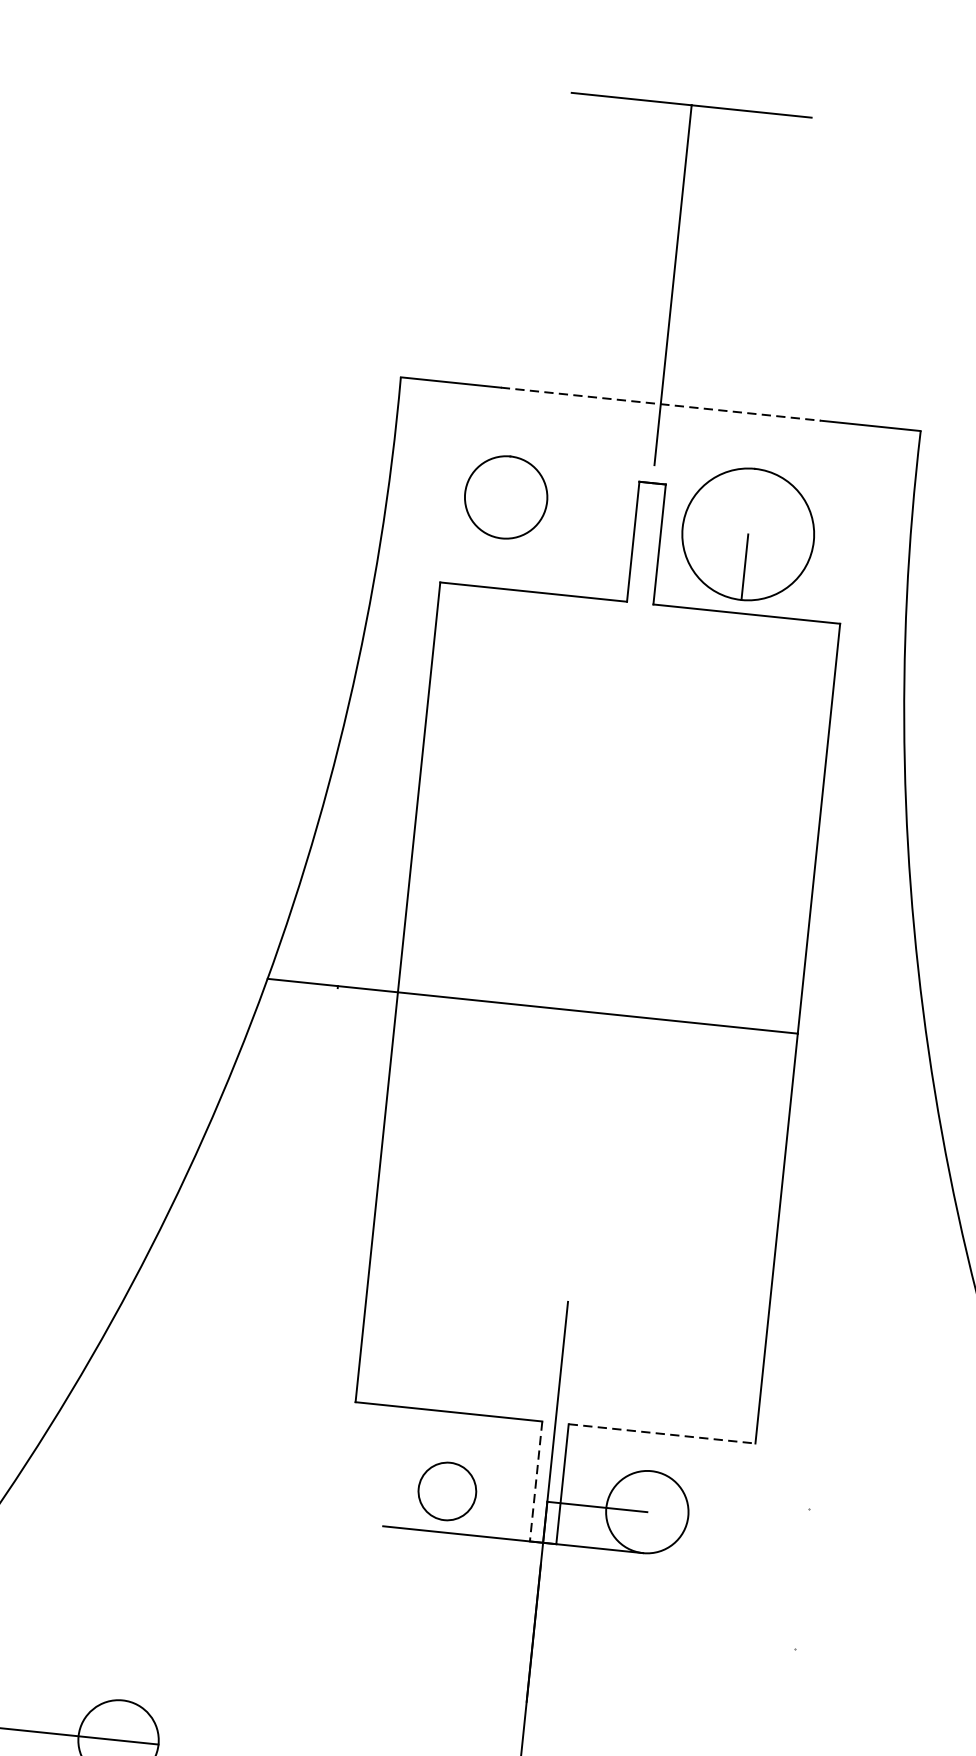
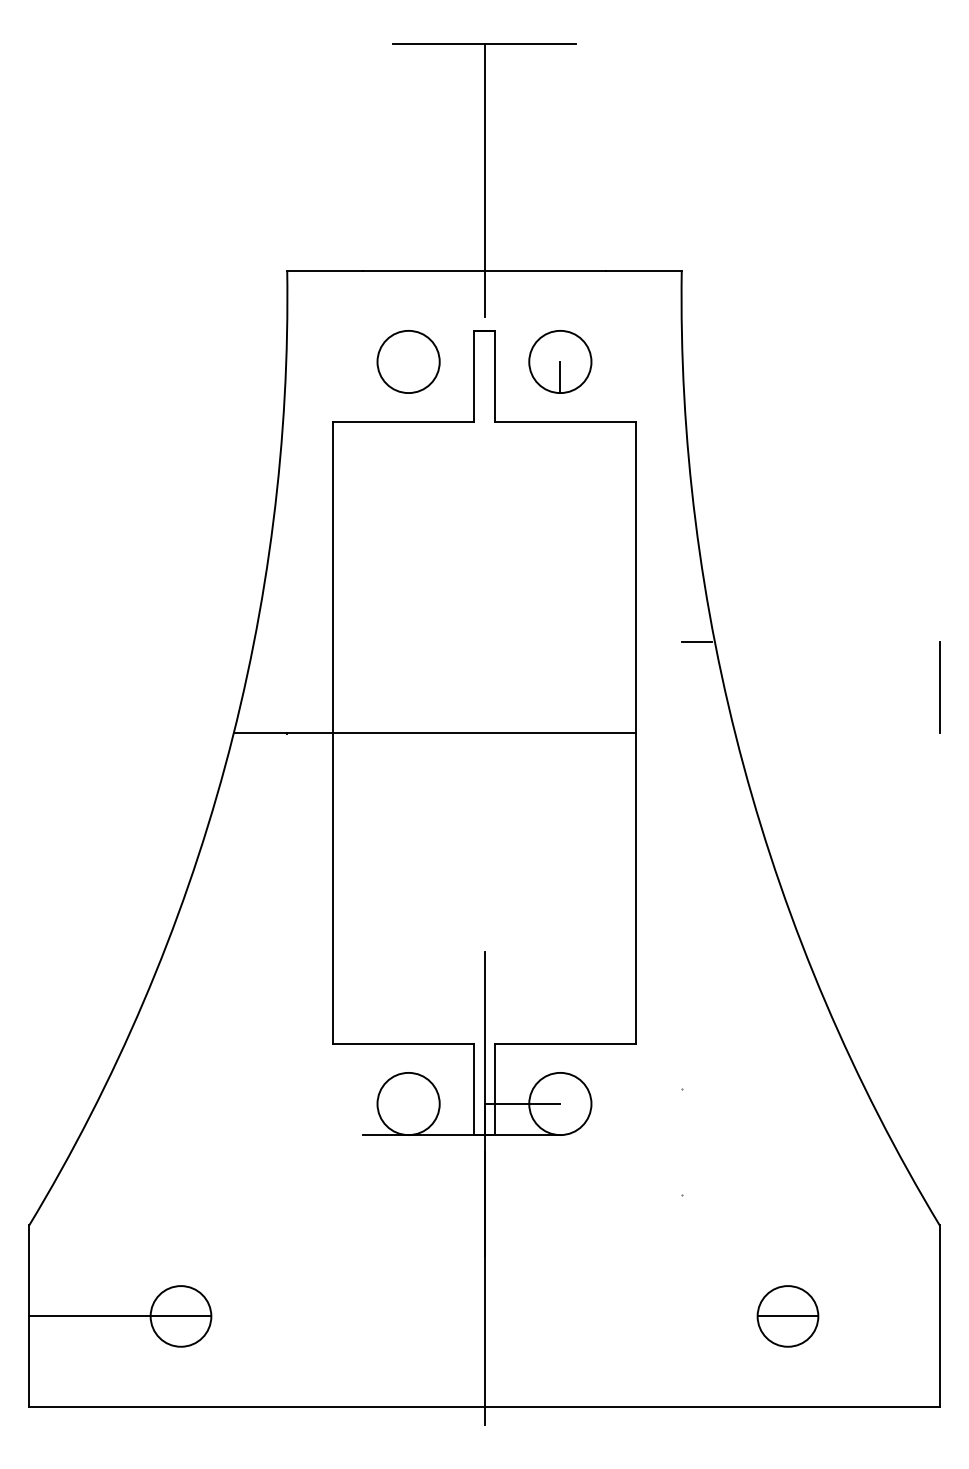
line: (660, 403) -> (484, 270), dashed -> solid
circle: (506, 496) -> (408, 361), moved
part: (748, 533) -> (560, 361), size x0.62
line: (889, 921) -> (696, 641), added
line: (662, 1434) -> (565, 1044), dashed -> solid
line: (536, 1481) -> (474, 1089), dashed -> solid
circle: (447, 1490) -> (408, 1103), size x1.43

